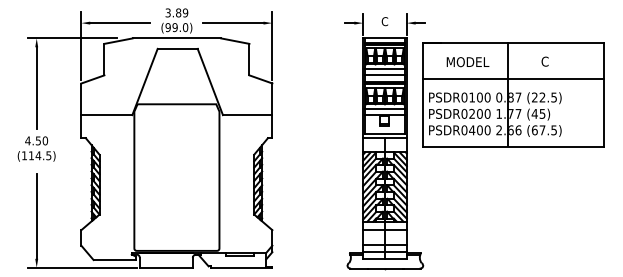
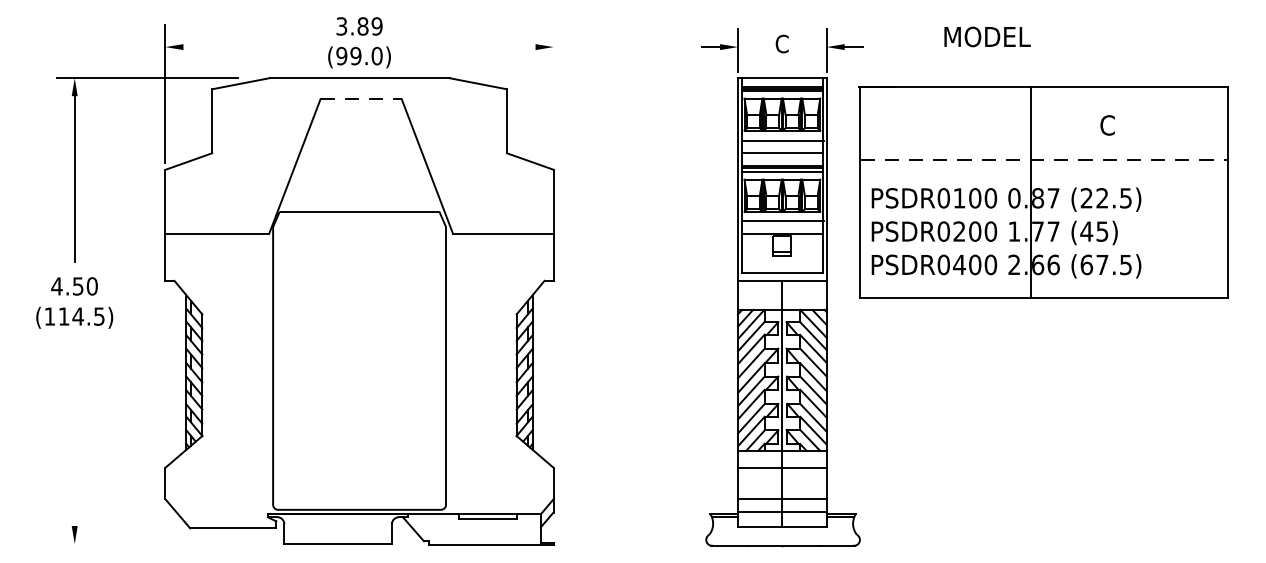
line: (120, 23) -> (244, 47), removed
line: (233, 23) -> (474, 47), removed
line: (272, 46) -> (553, 94), removed
line: (178, 48) -> (362, 98), solid -> dashed
text: (467, 62) -> (986, 37), moved
line: (514, 78) -> (1045, 159), solid -> dashed
line: (36, 215) -> (74, 437), removed
line: (81, 267) -> (165, 543), removed

